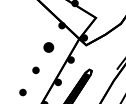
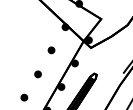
part: (48, 47) -> (51, 50), size x0.62

